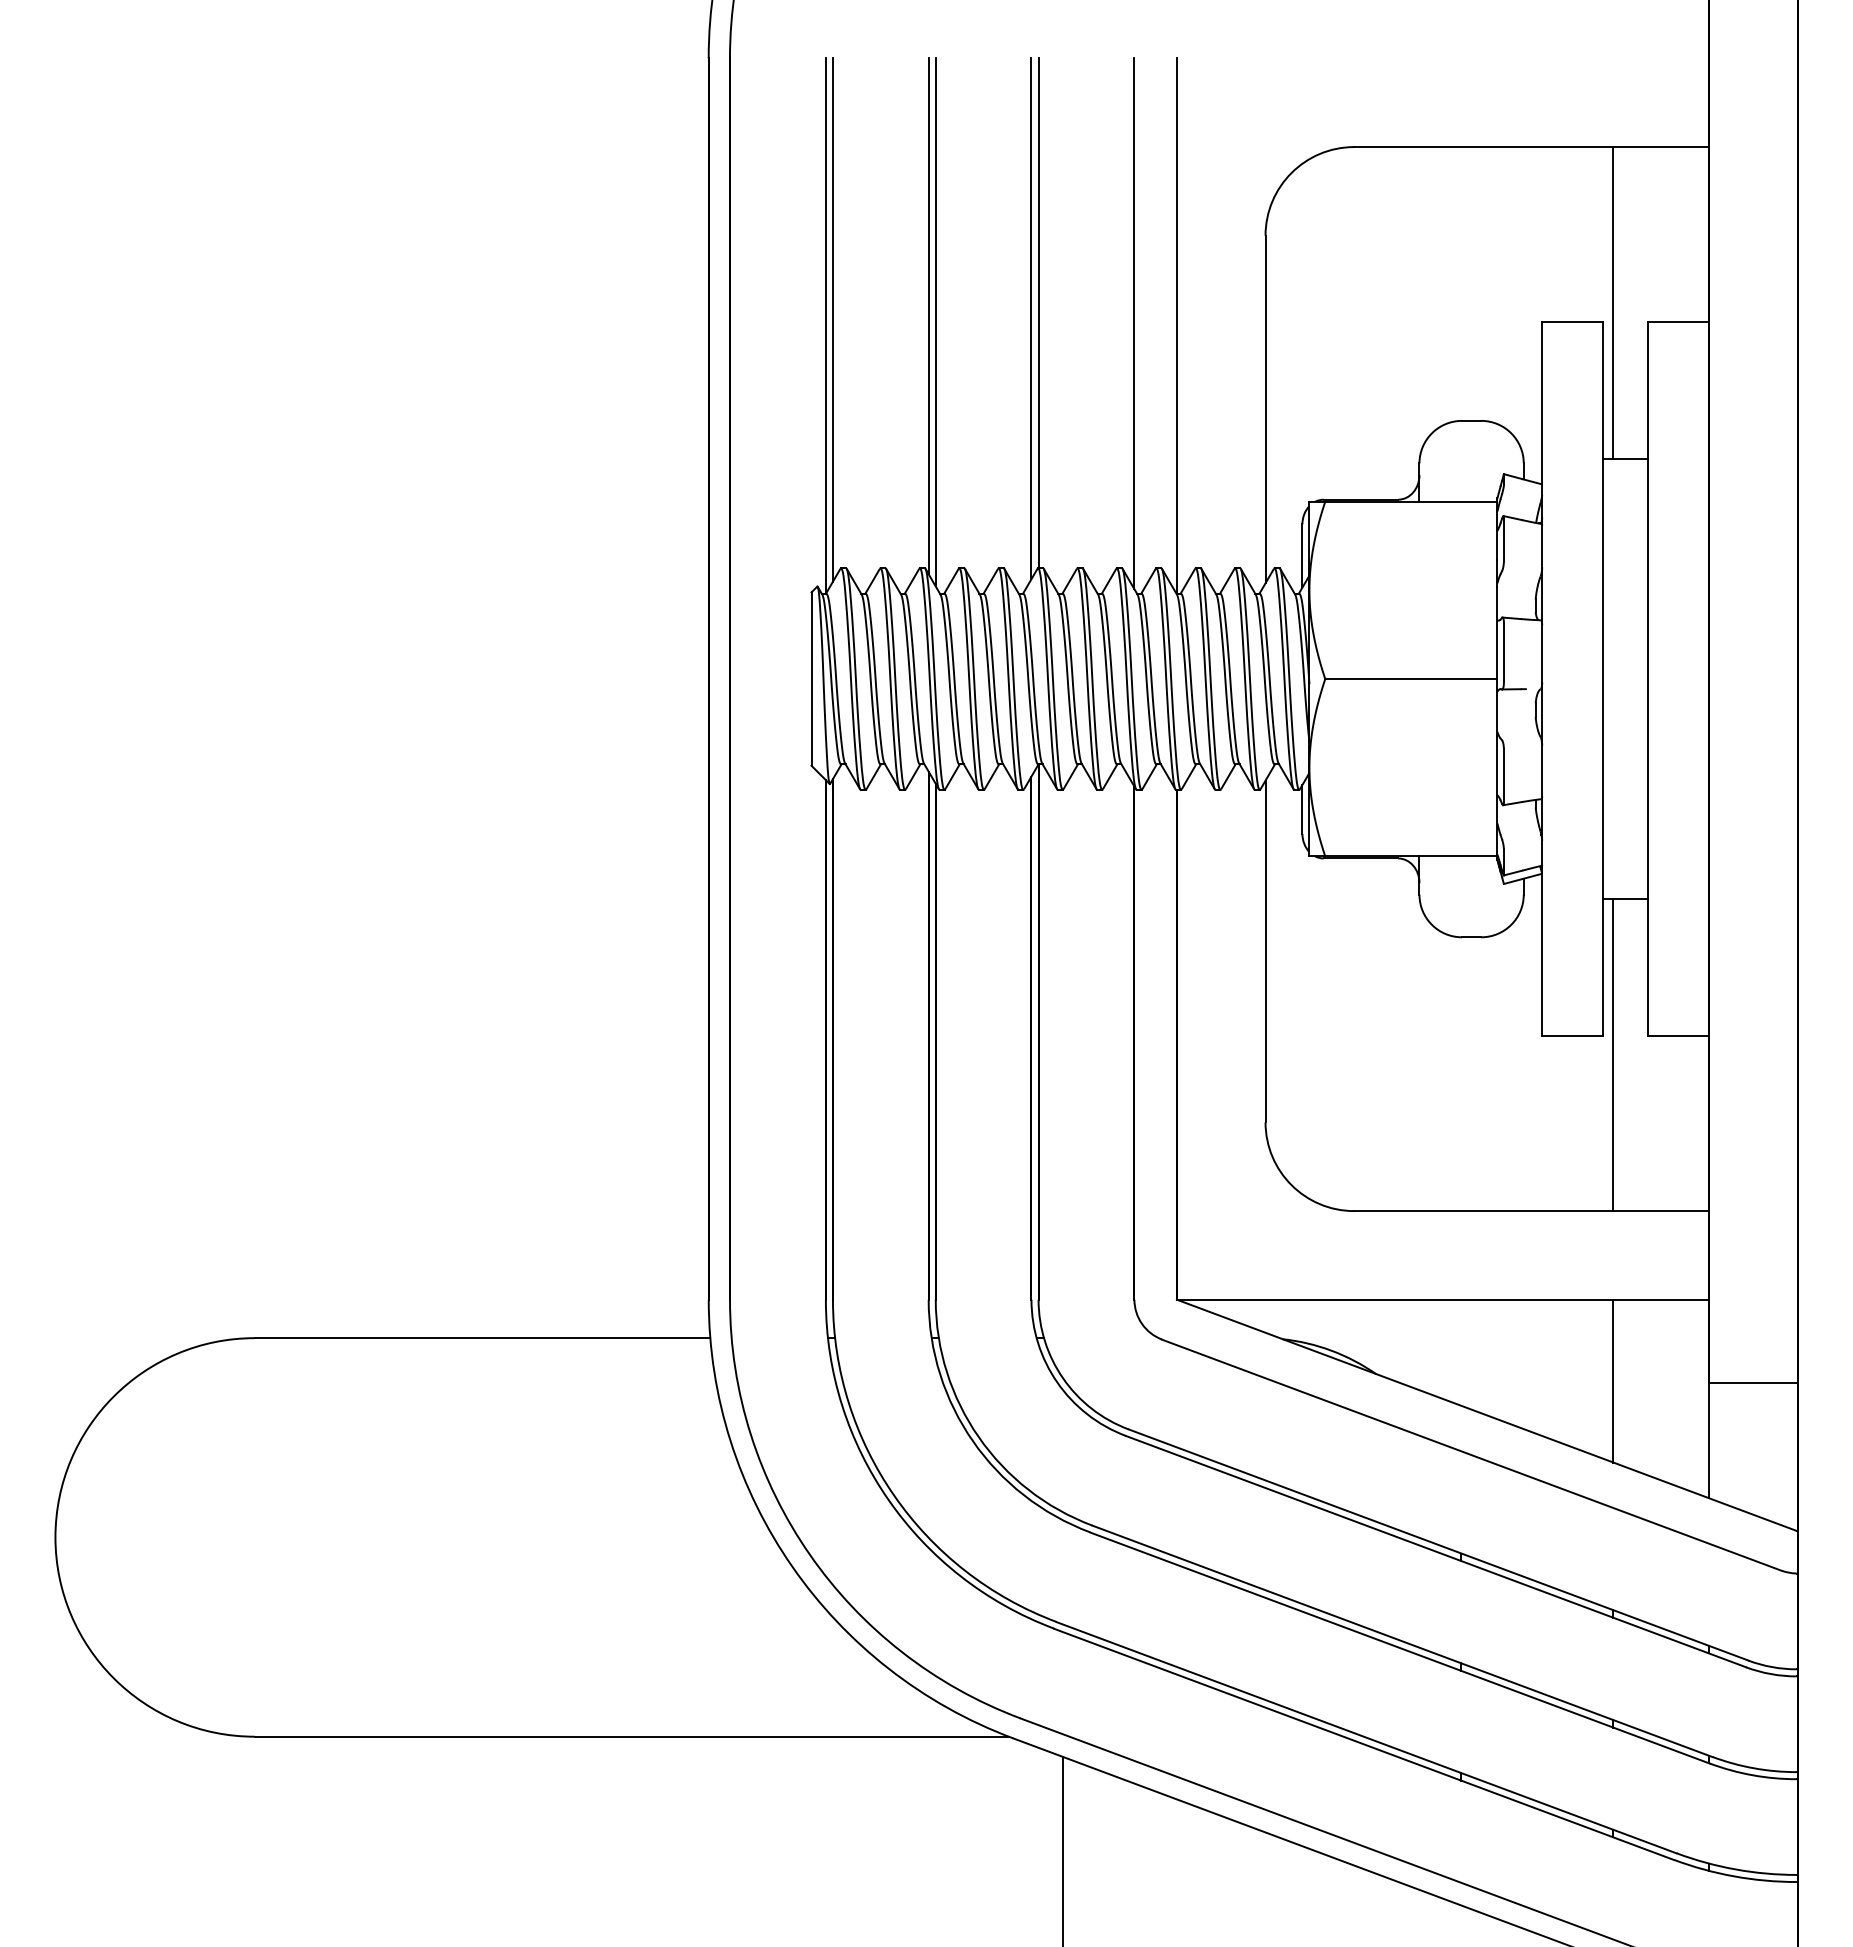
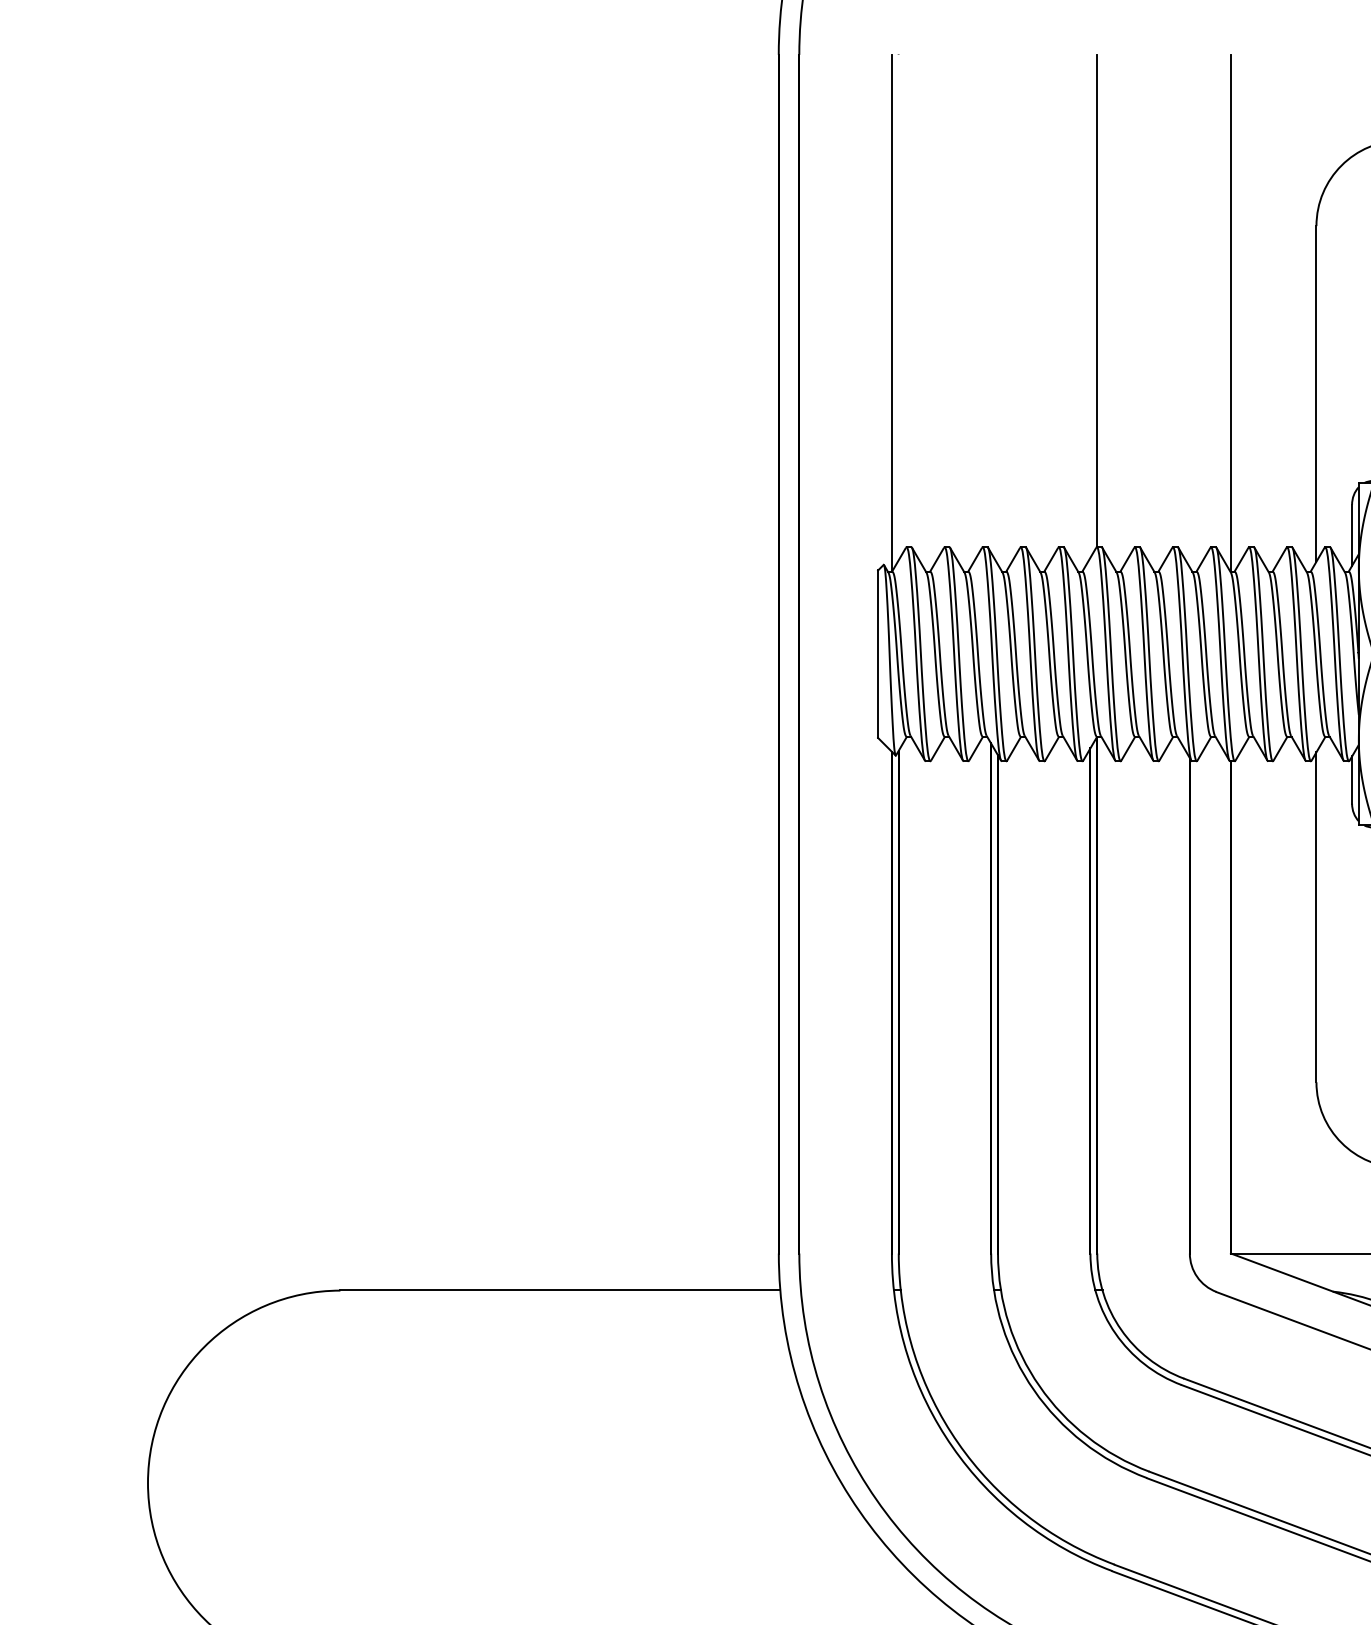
line: (928, 316) -> (991, 304), removed
line: (1031, 318) -> (1090, 306), removed
line: (832, 319) -> (898, 307), removed
line: (935, 322) -> (997, 309), removed
line: (1134, 323) -> (1189, 310), removed

